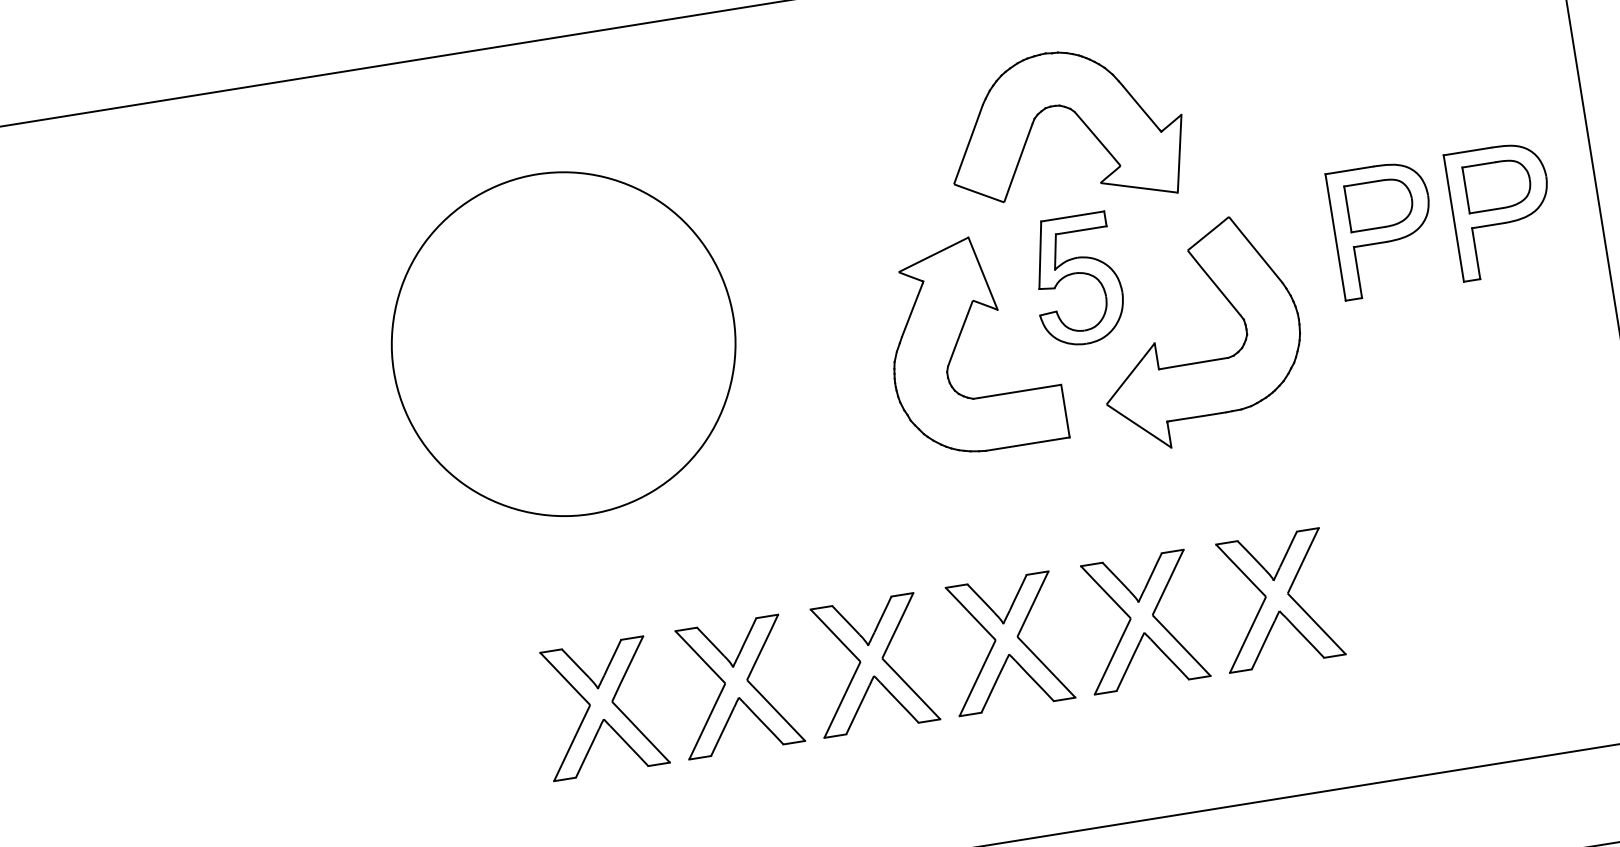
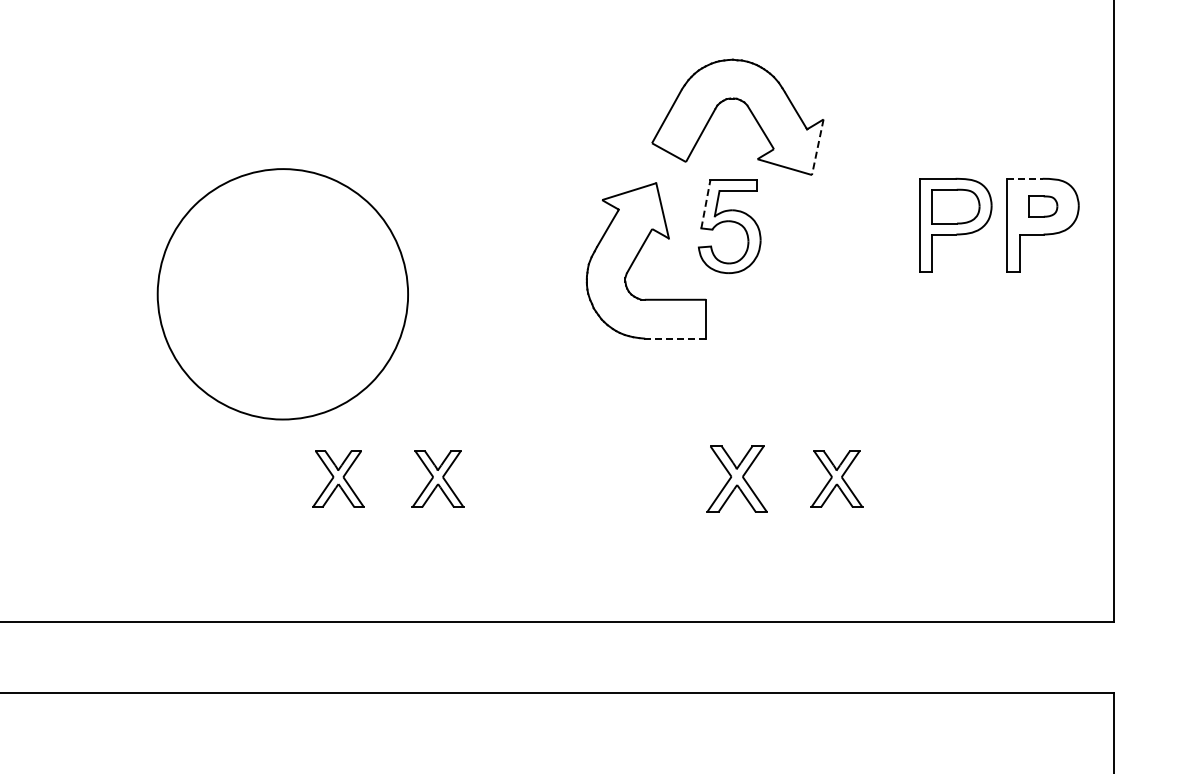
line: (1468, 150) -> (1025, 178), solid -> dashed
line: (1179, 154) -> (817, 147), solid -> dashed
part: (1498, 185) -> (1043, 206), size x0.6
line: (1039, 255) -> (705, 204), solid -> dashed
part: (563, 344) -> (282, 294), moved
part: (1202, 360) -> (810, 298), removed
line: (1028, 443) -> (675, 338), solid -> dashed
part: (1276, 598) -> (836, 478), size x0.6
part: (1141, 620) -> (736, 478), size x0.7
part: (1007, 642) -> (637, 478), removed
part: (871, 663) -> (537, 478), removed
part: (735, 685) -> (437, 478), size x0.6
part: (601, 706) -> (338, 478), size x0.6

